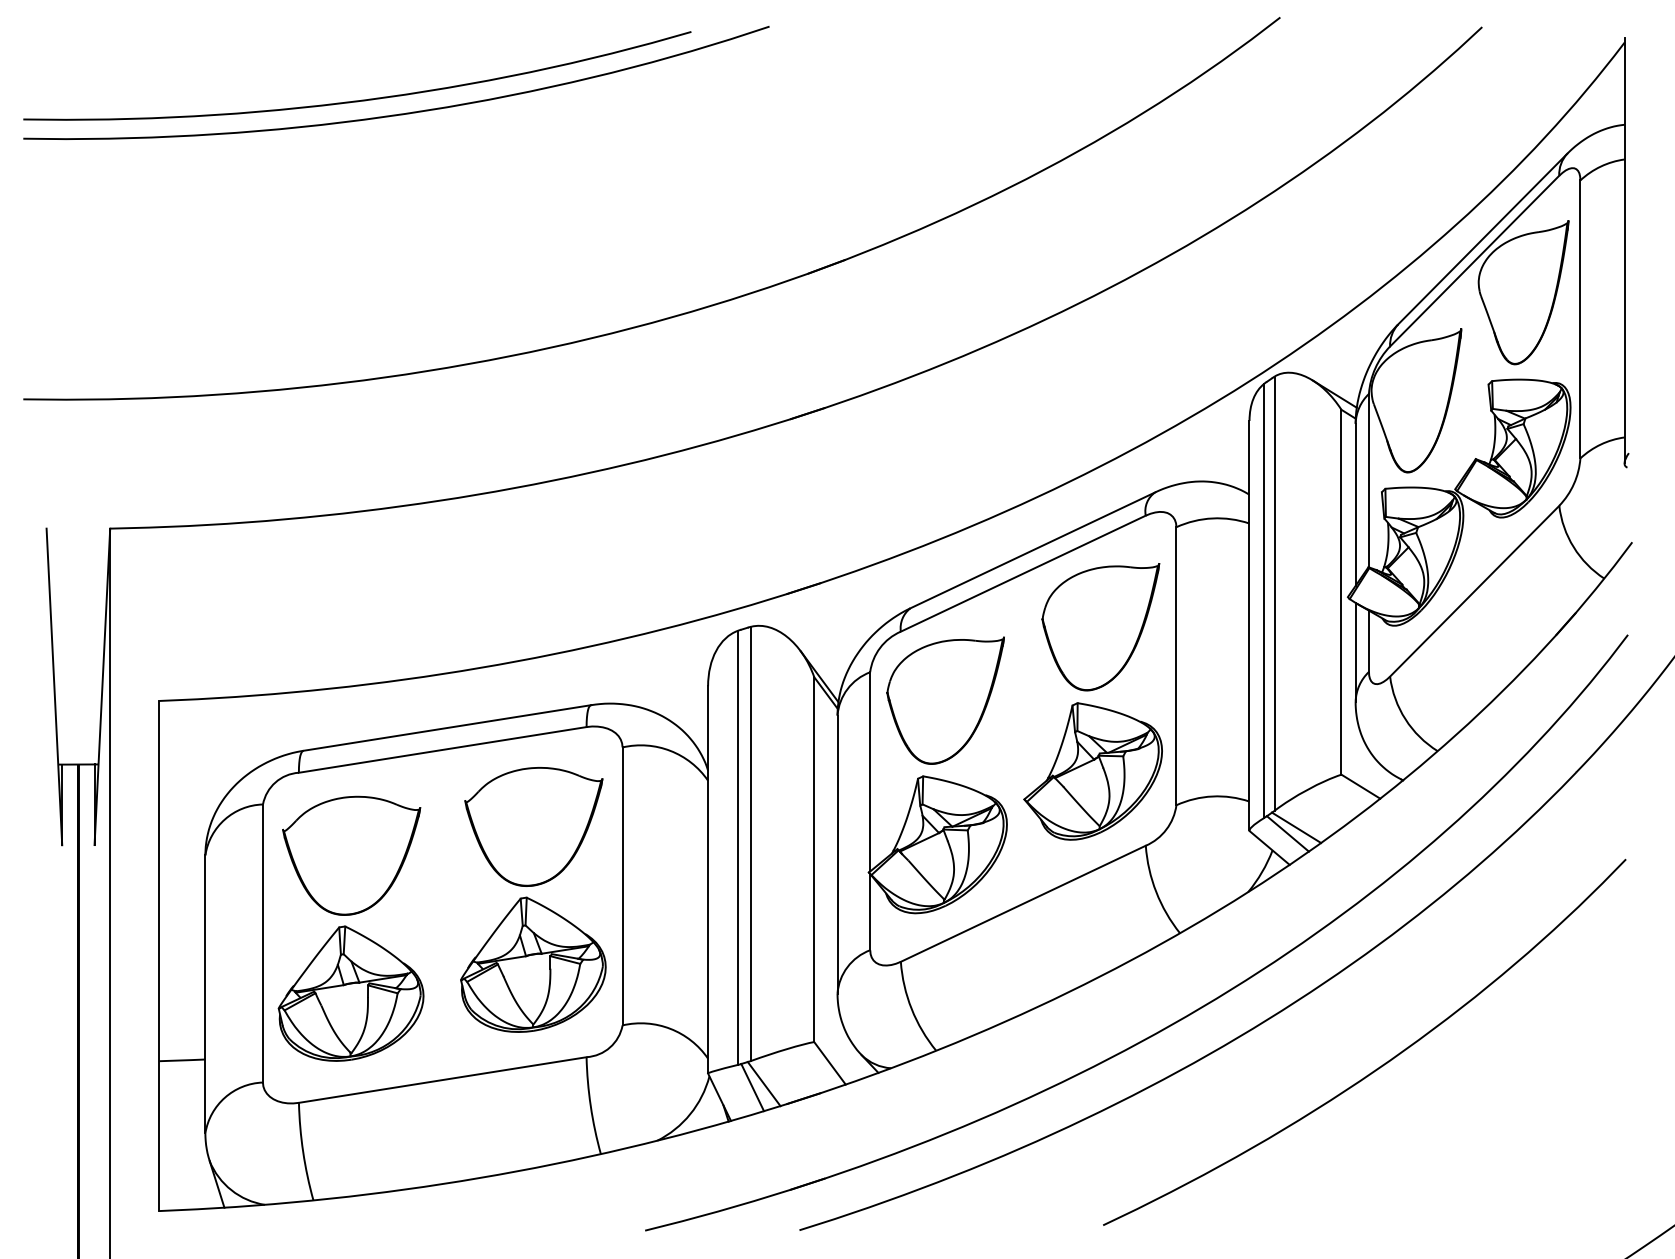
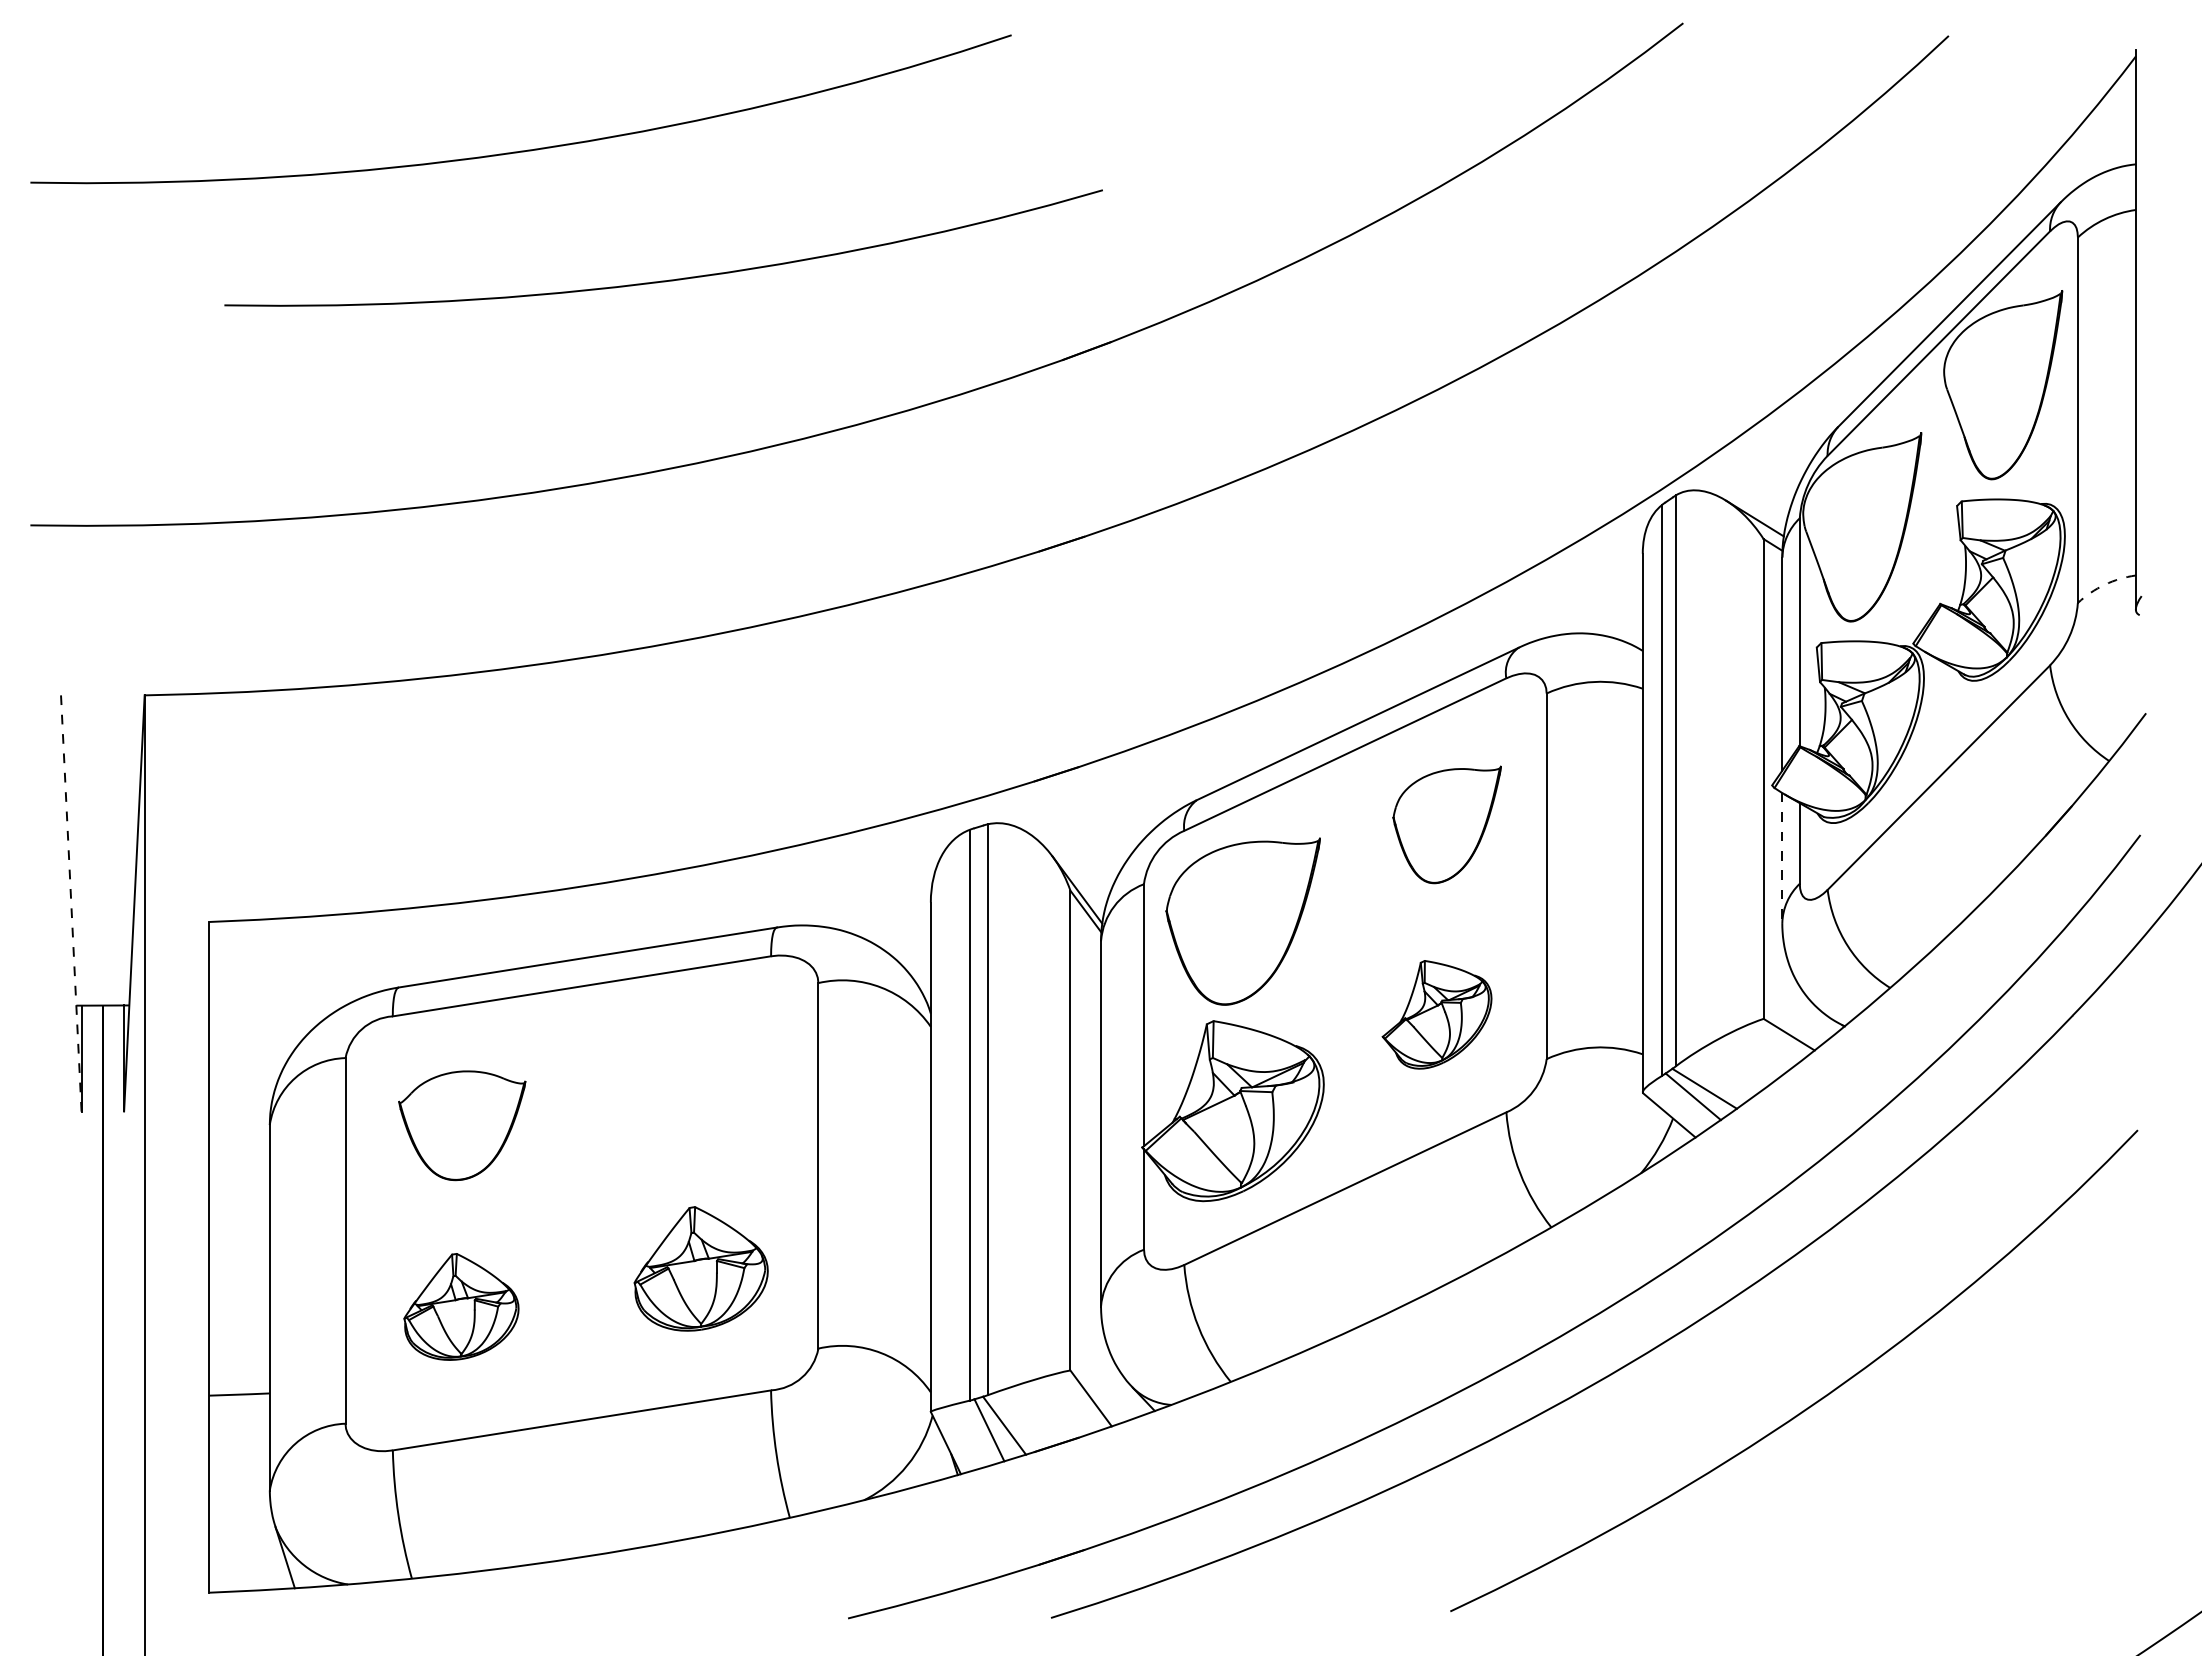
curve: (361, 99) -> (669, 279), moved
arc: (1600, 444) -> (2104, 584), solid -> dashed
part: (1100, 626) -> (1446, 824), size x0.7
line: (1355, 652) -> (1782, 858), solid -> dashed
line: (54, 687) -> (71, 904), solid -> dashed
part: (1092, 771) -> (1436, 1014), size x0.6
part: (533, 826) -> (701, 1087), removed
part: (351, 855) -> (462, 1125), size x0.7
part: (533, 964) -> (701, 1268), size x0.7
part: (351, 993) -> (461, 1306), size x0.6

